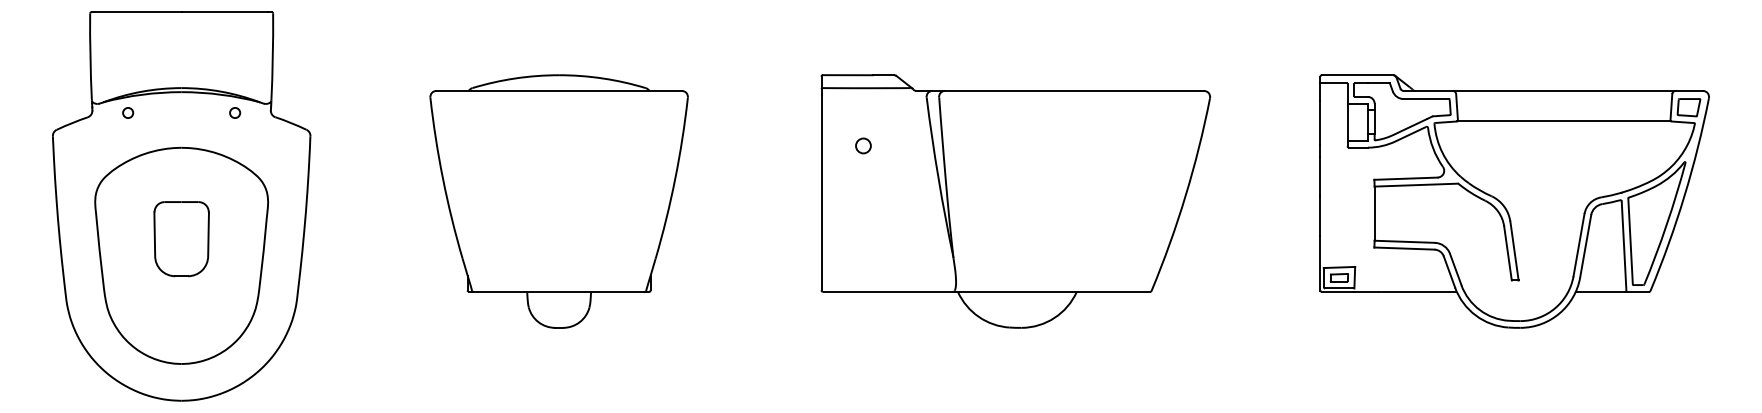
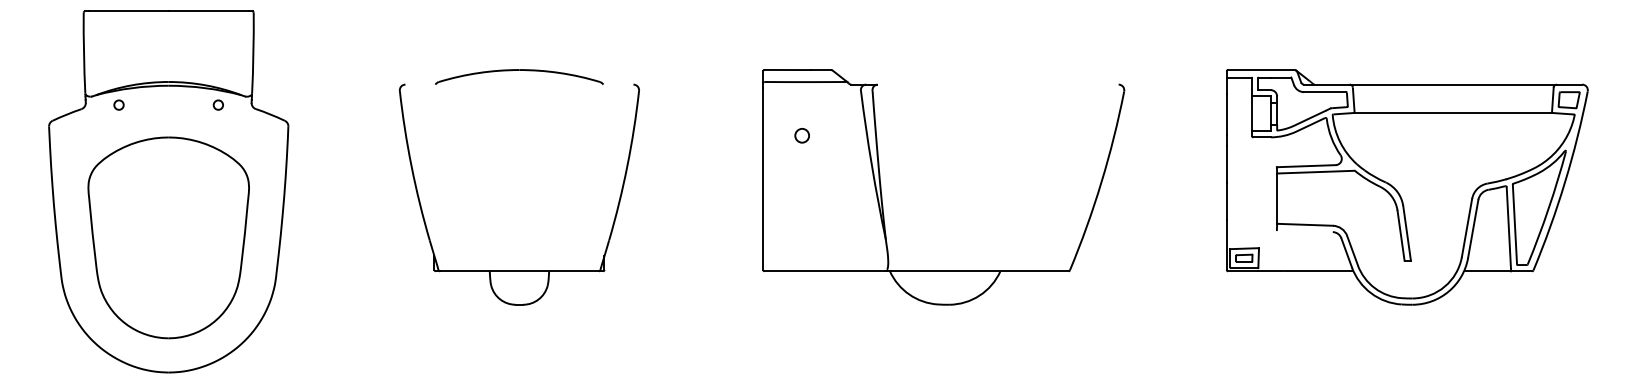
line: (559, 90) -> (519, 84), removed
line: (1074, 90) -> (998, 84), removed
part: (181, 239) -> (168, 222), removed
line: (1404, 249) -> (1304, 231), removed

